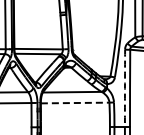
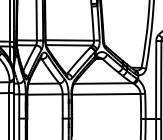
arc: (125, 88) -> (156, 79), dashed -> solid
line: (75, 103) -> (106, 94), dashed -> solid

